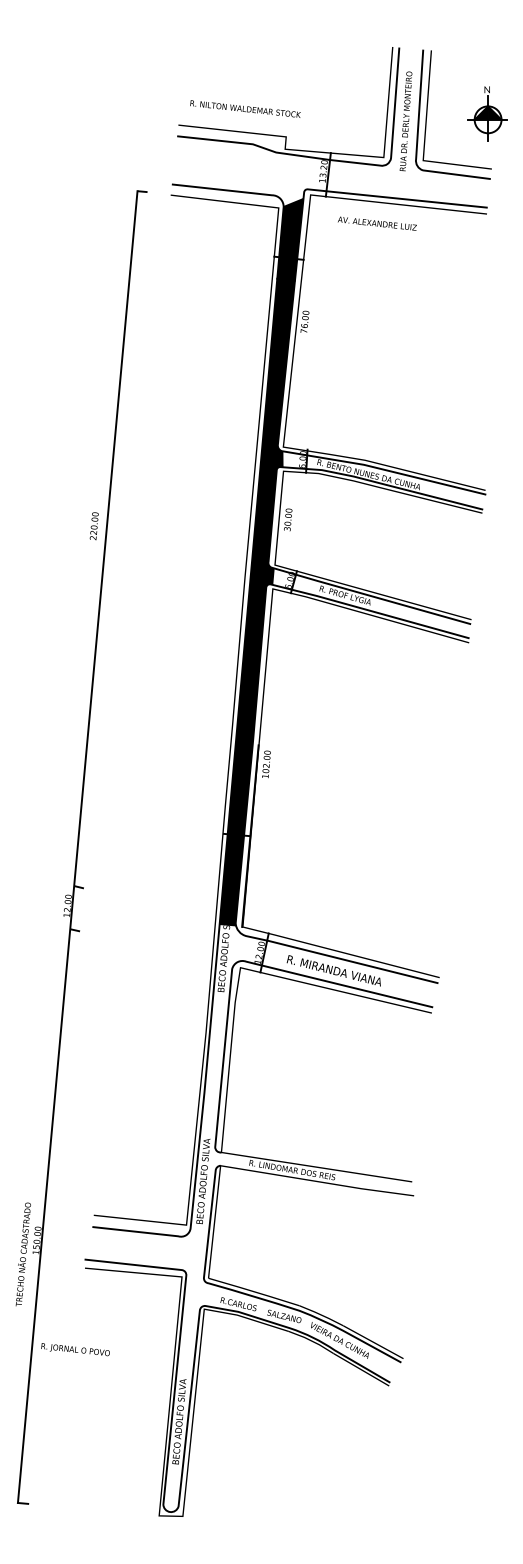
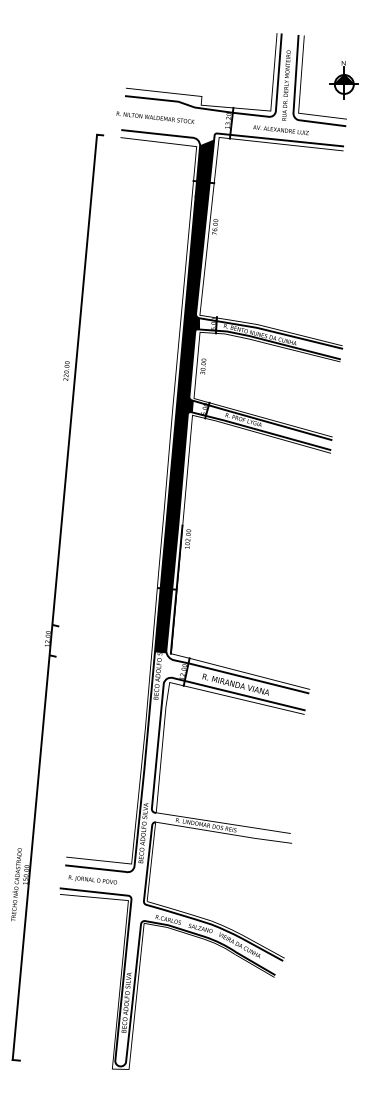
text: (245, 108) -> (155, 117), moved
text: (377, 223) -> (281, 130), moved
text: (75, 1349) -> (92, 879), moved

